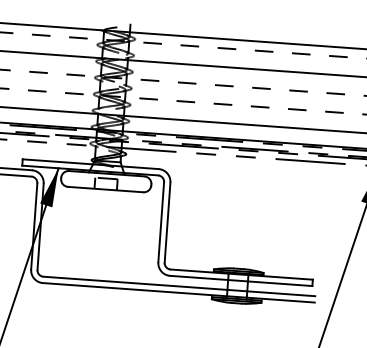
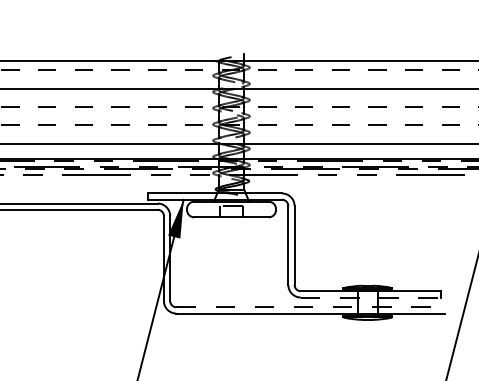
line: (241, 280) -> (371, 297), solid -> dashed
line: (180, 286) -> (311, 307), solid -> dashed

